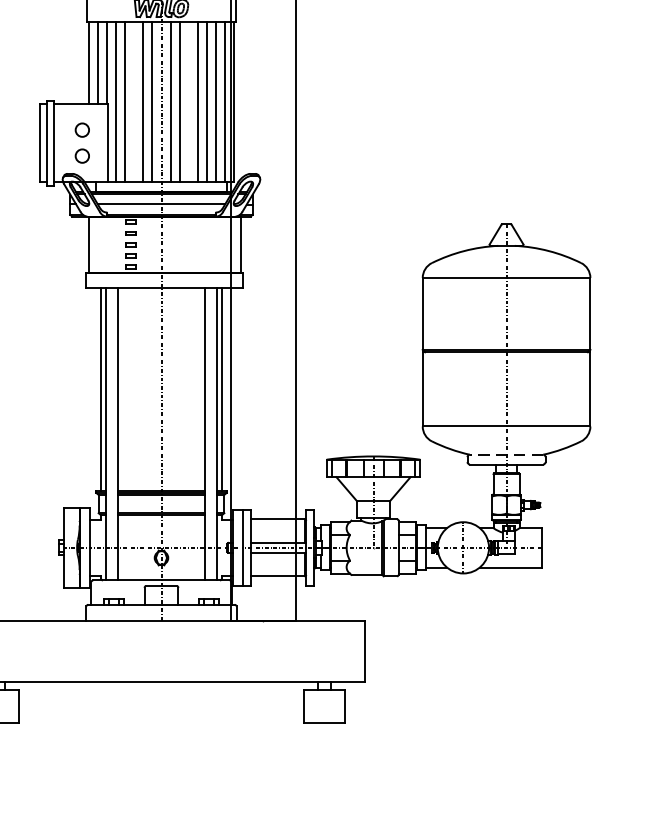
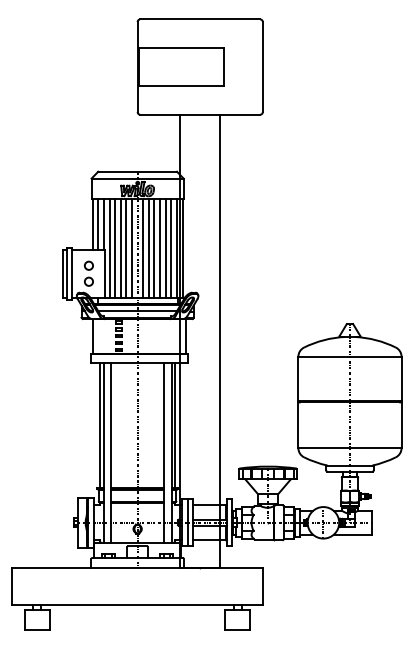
line: (133, 102) -> (120, 248), added
line: (188, 102) -> (154, 248), added
line: (505, 454) -> (349, 465), dashed -> solid

